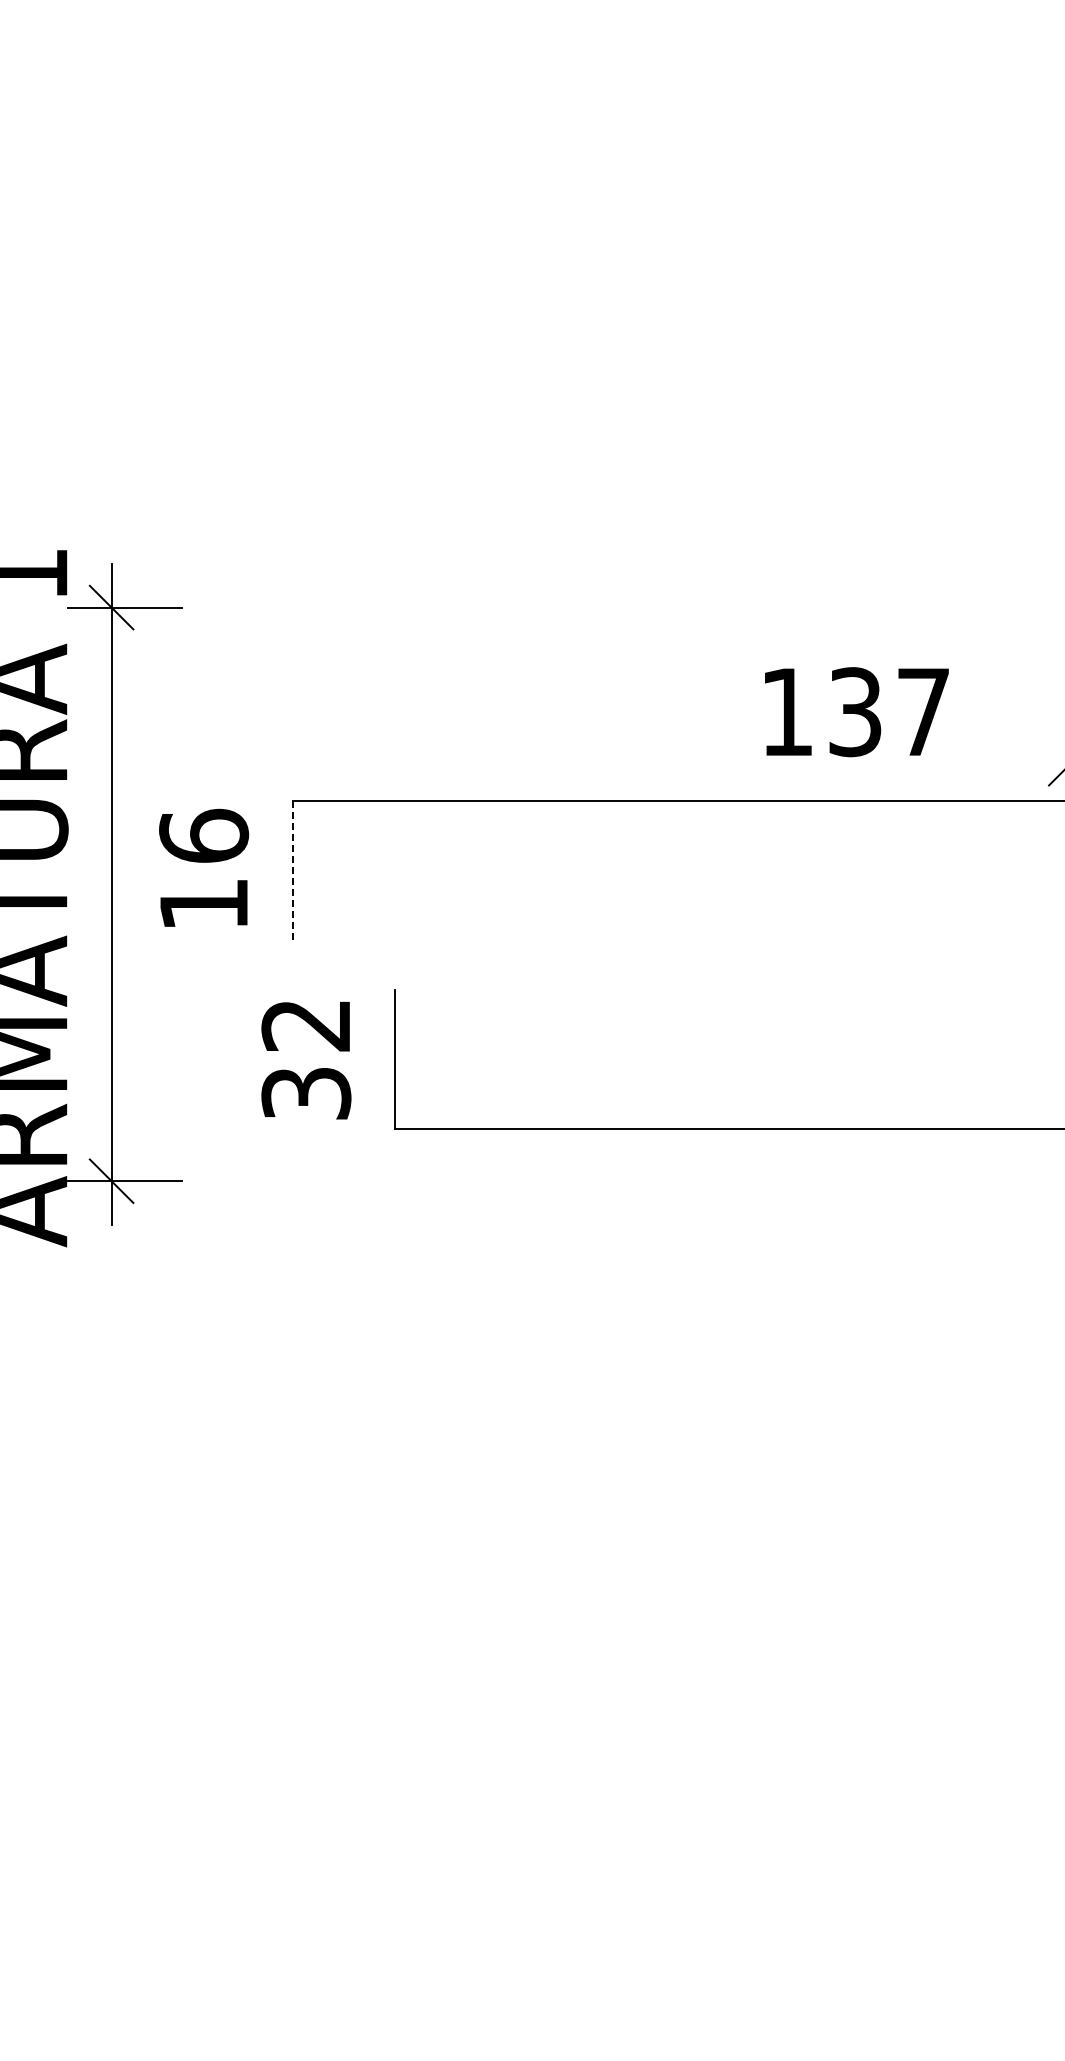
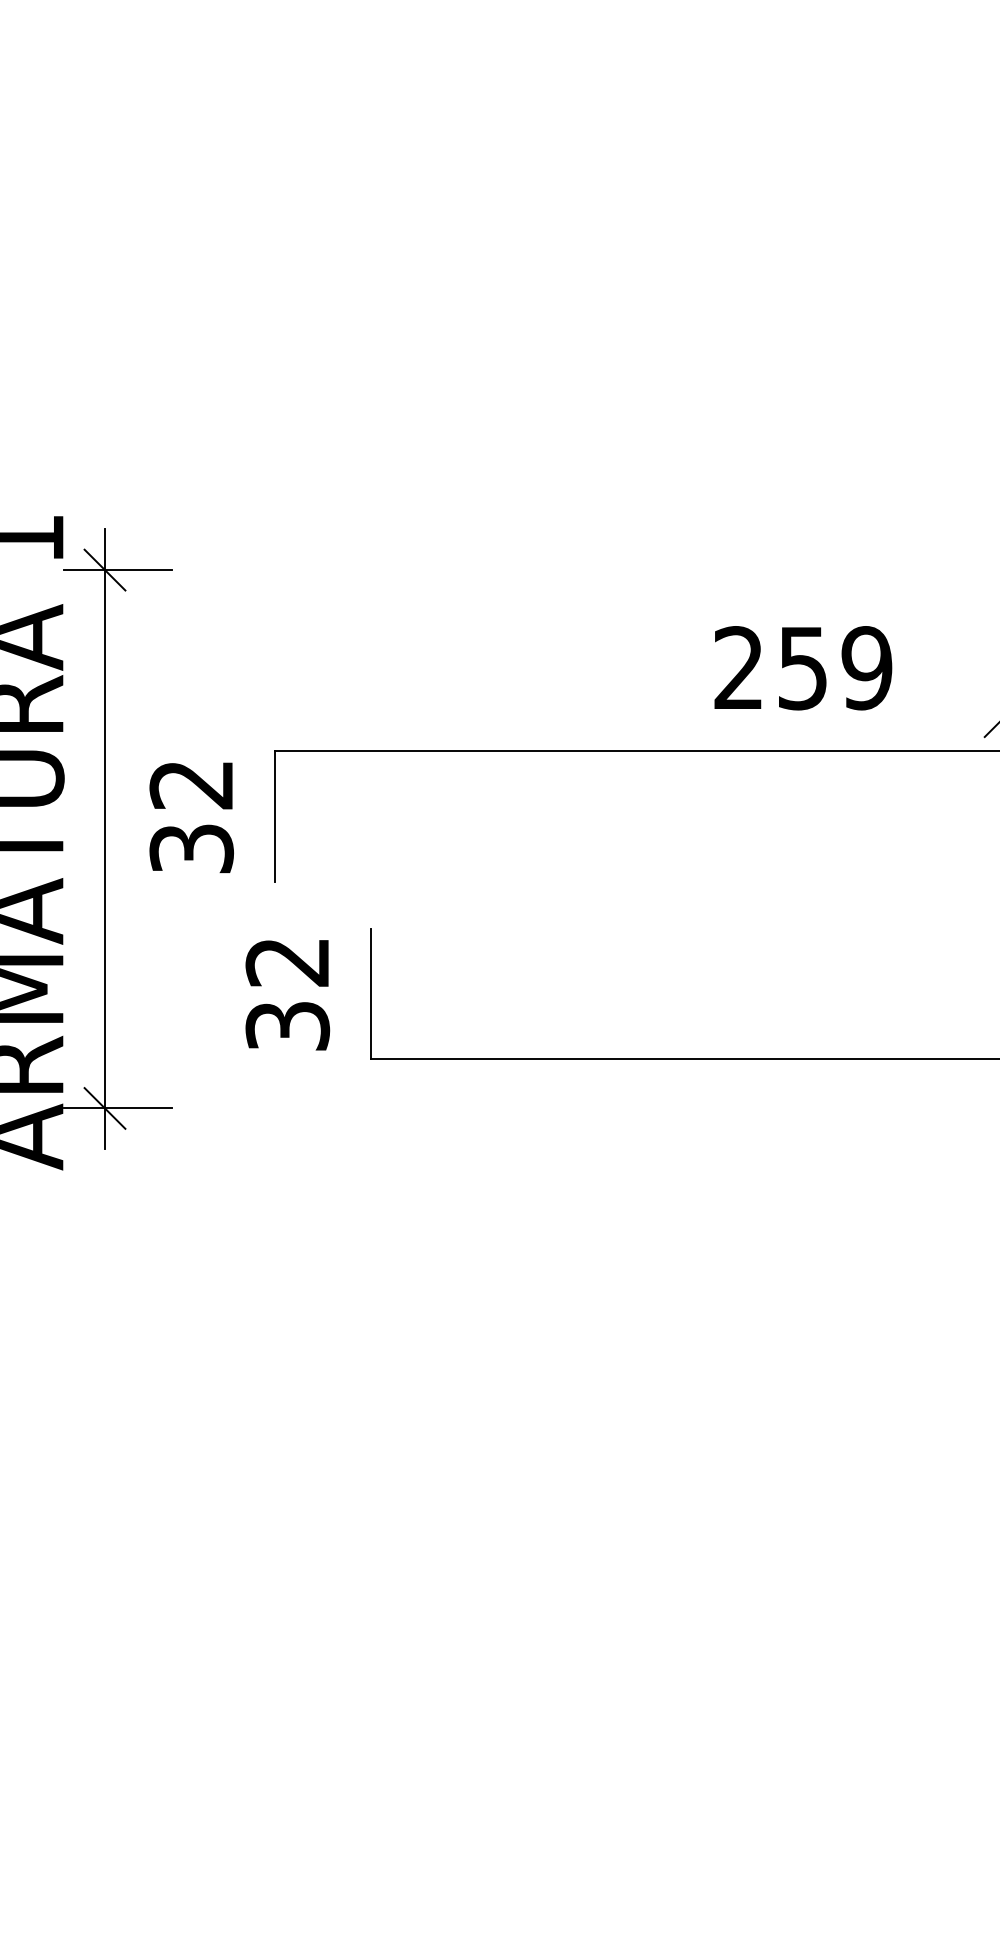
text: (855, 712) -> (803, 668), 137 -> 259
text: (204, 869) -> (192, 815), 16 -> 32
line: (292, 870) -> (274, 816), dashed -> solid

